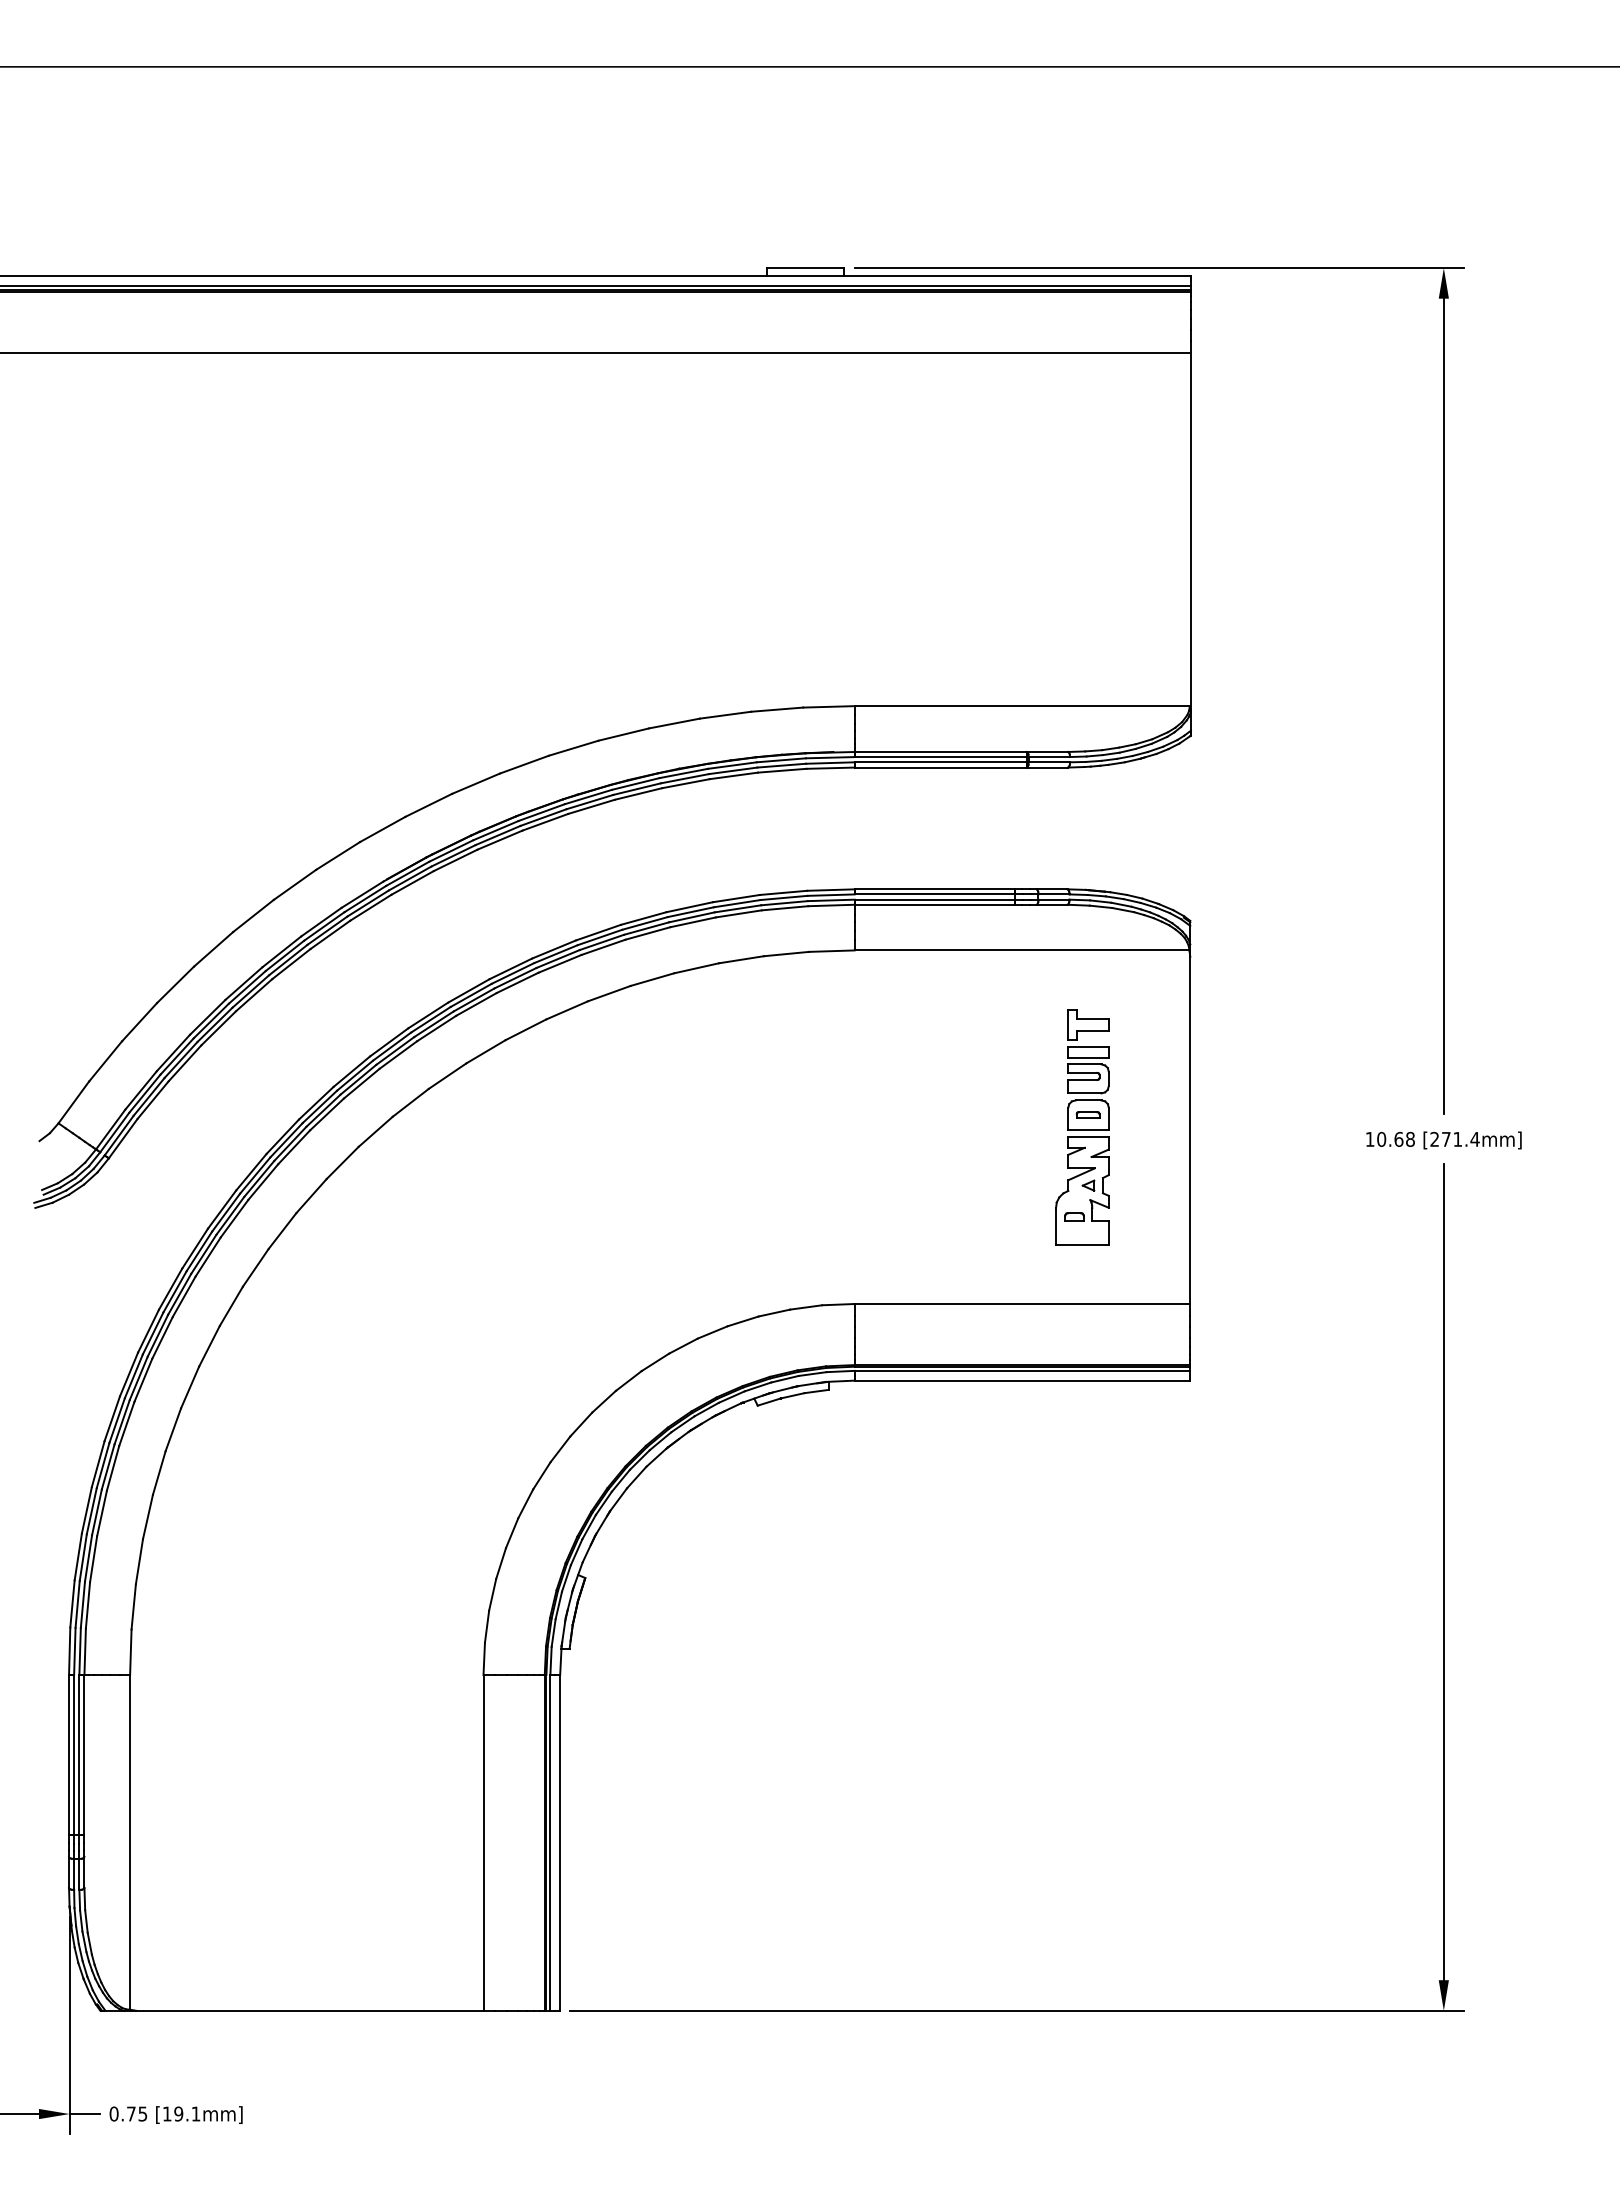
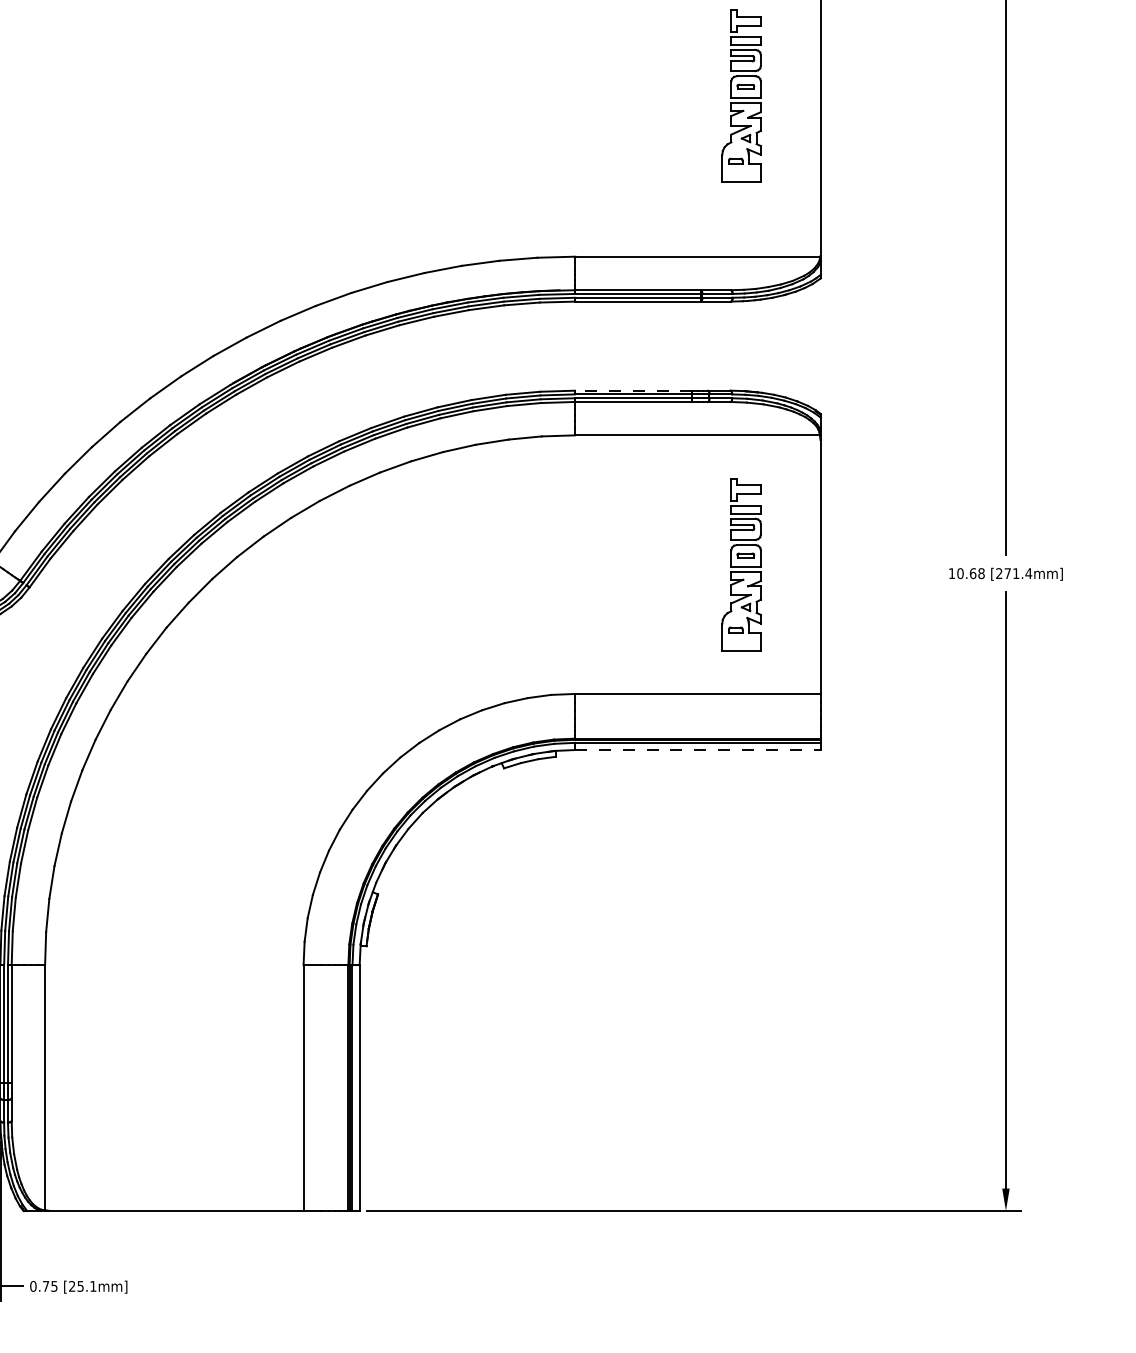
part: (1082, 486) -> (741, 96), added
line: (934, 889) -> (633, 390), solid -> dashed
line: (1022, 1380) -> (697, 749), solid -> dashed
text: (172, 2113) -> (76, 1286), [19.1mm] -> [25.1mm]

